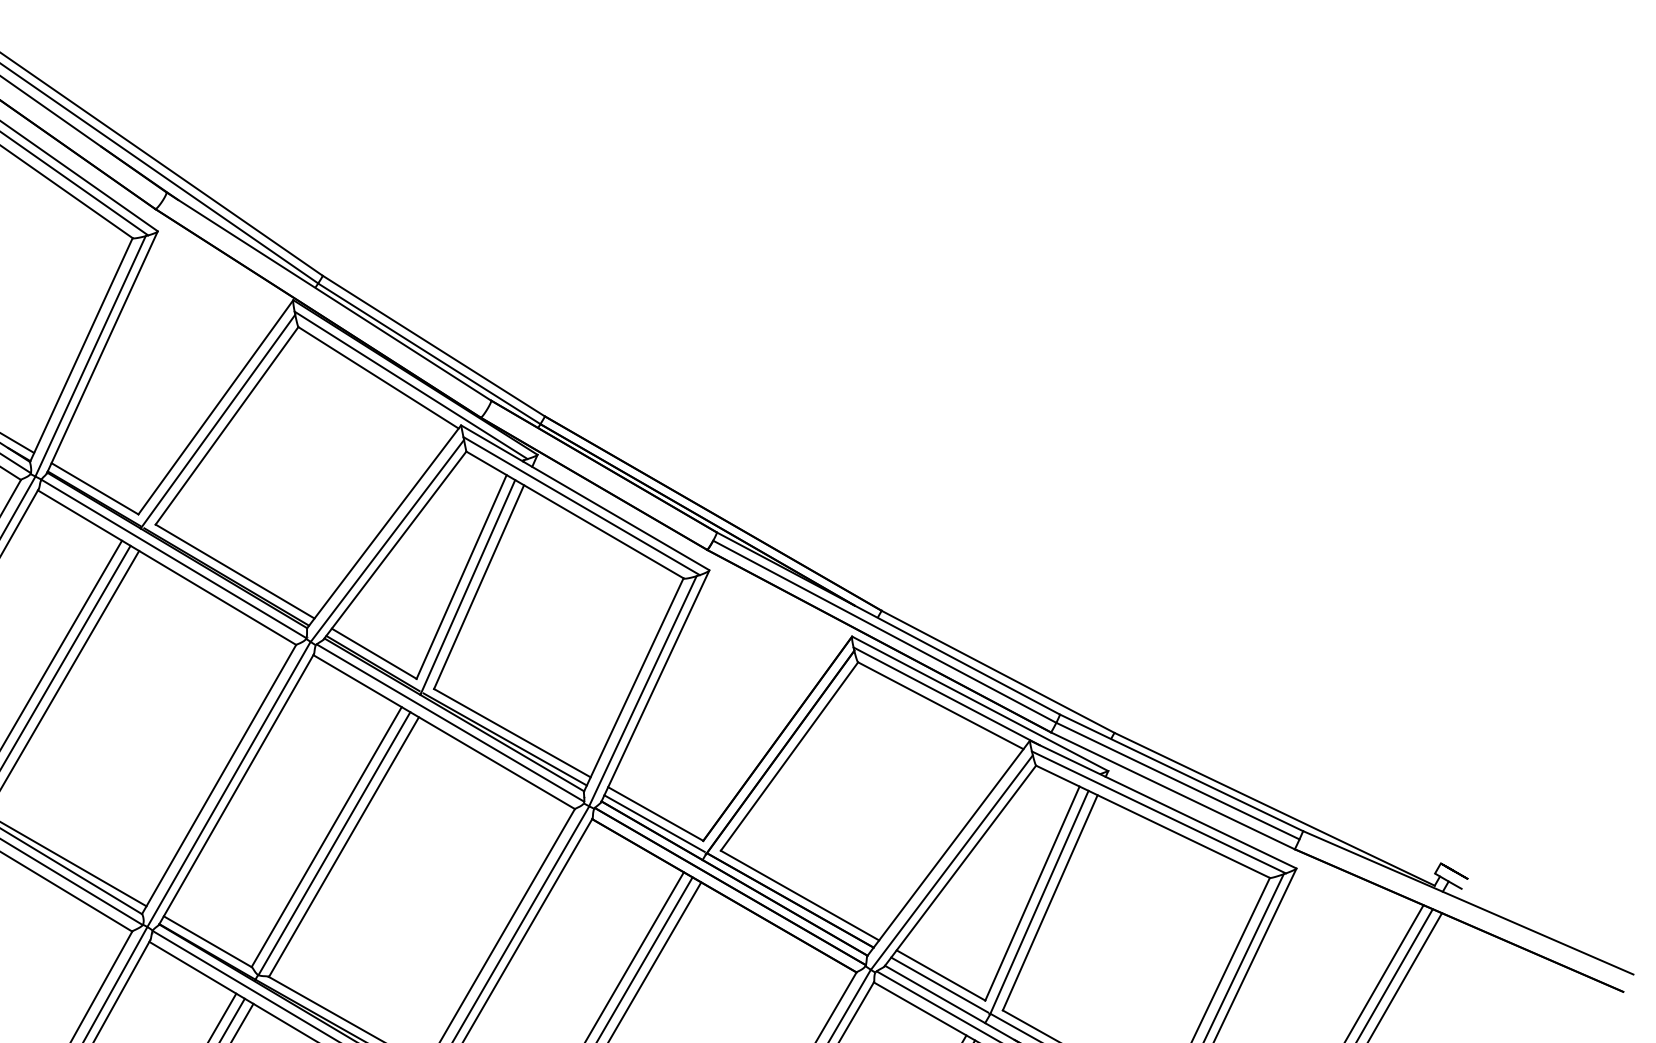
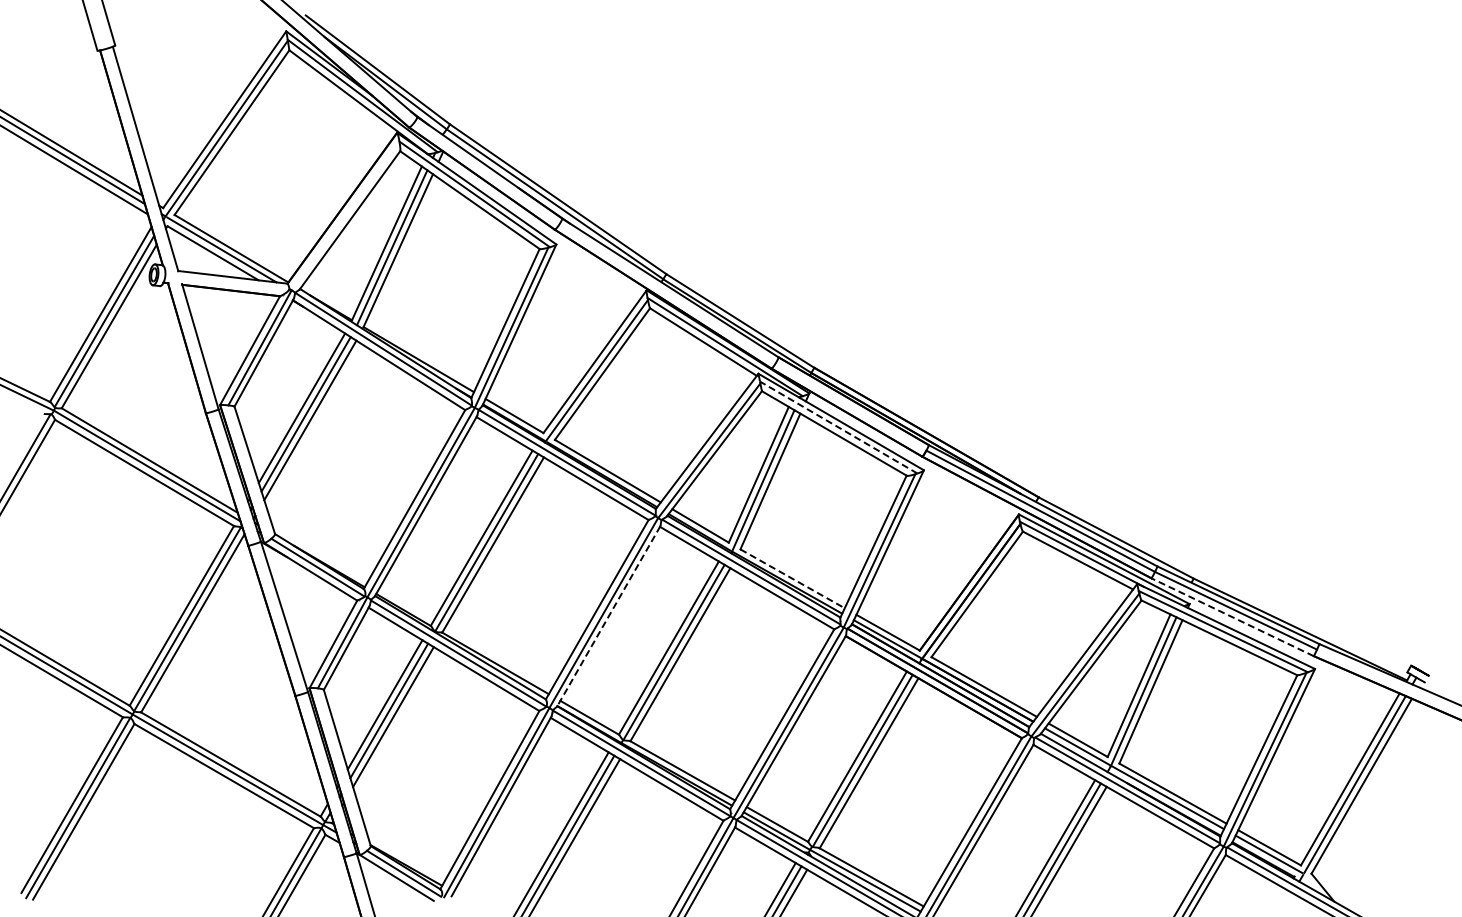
line: (581, 506) -> (838, 427), solid -> dashed
line: (512, 732) -> (792, 578), solid -> dashed
line: (236, 789) -> (608, 616), solid -> dashed
line: (1172, 791) -> (1232, 617), solid -> dashed

